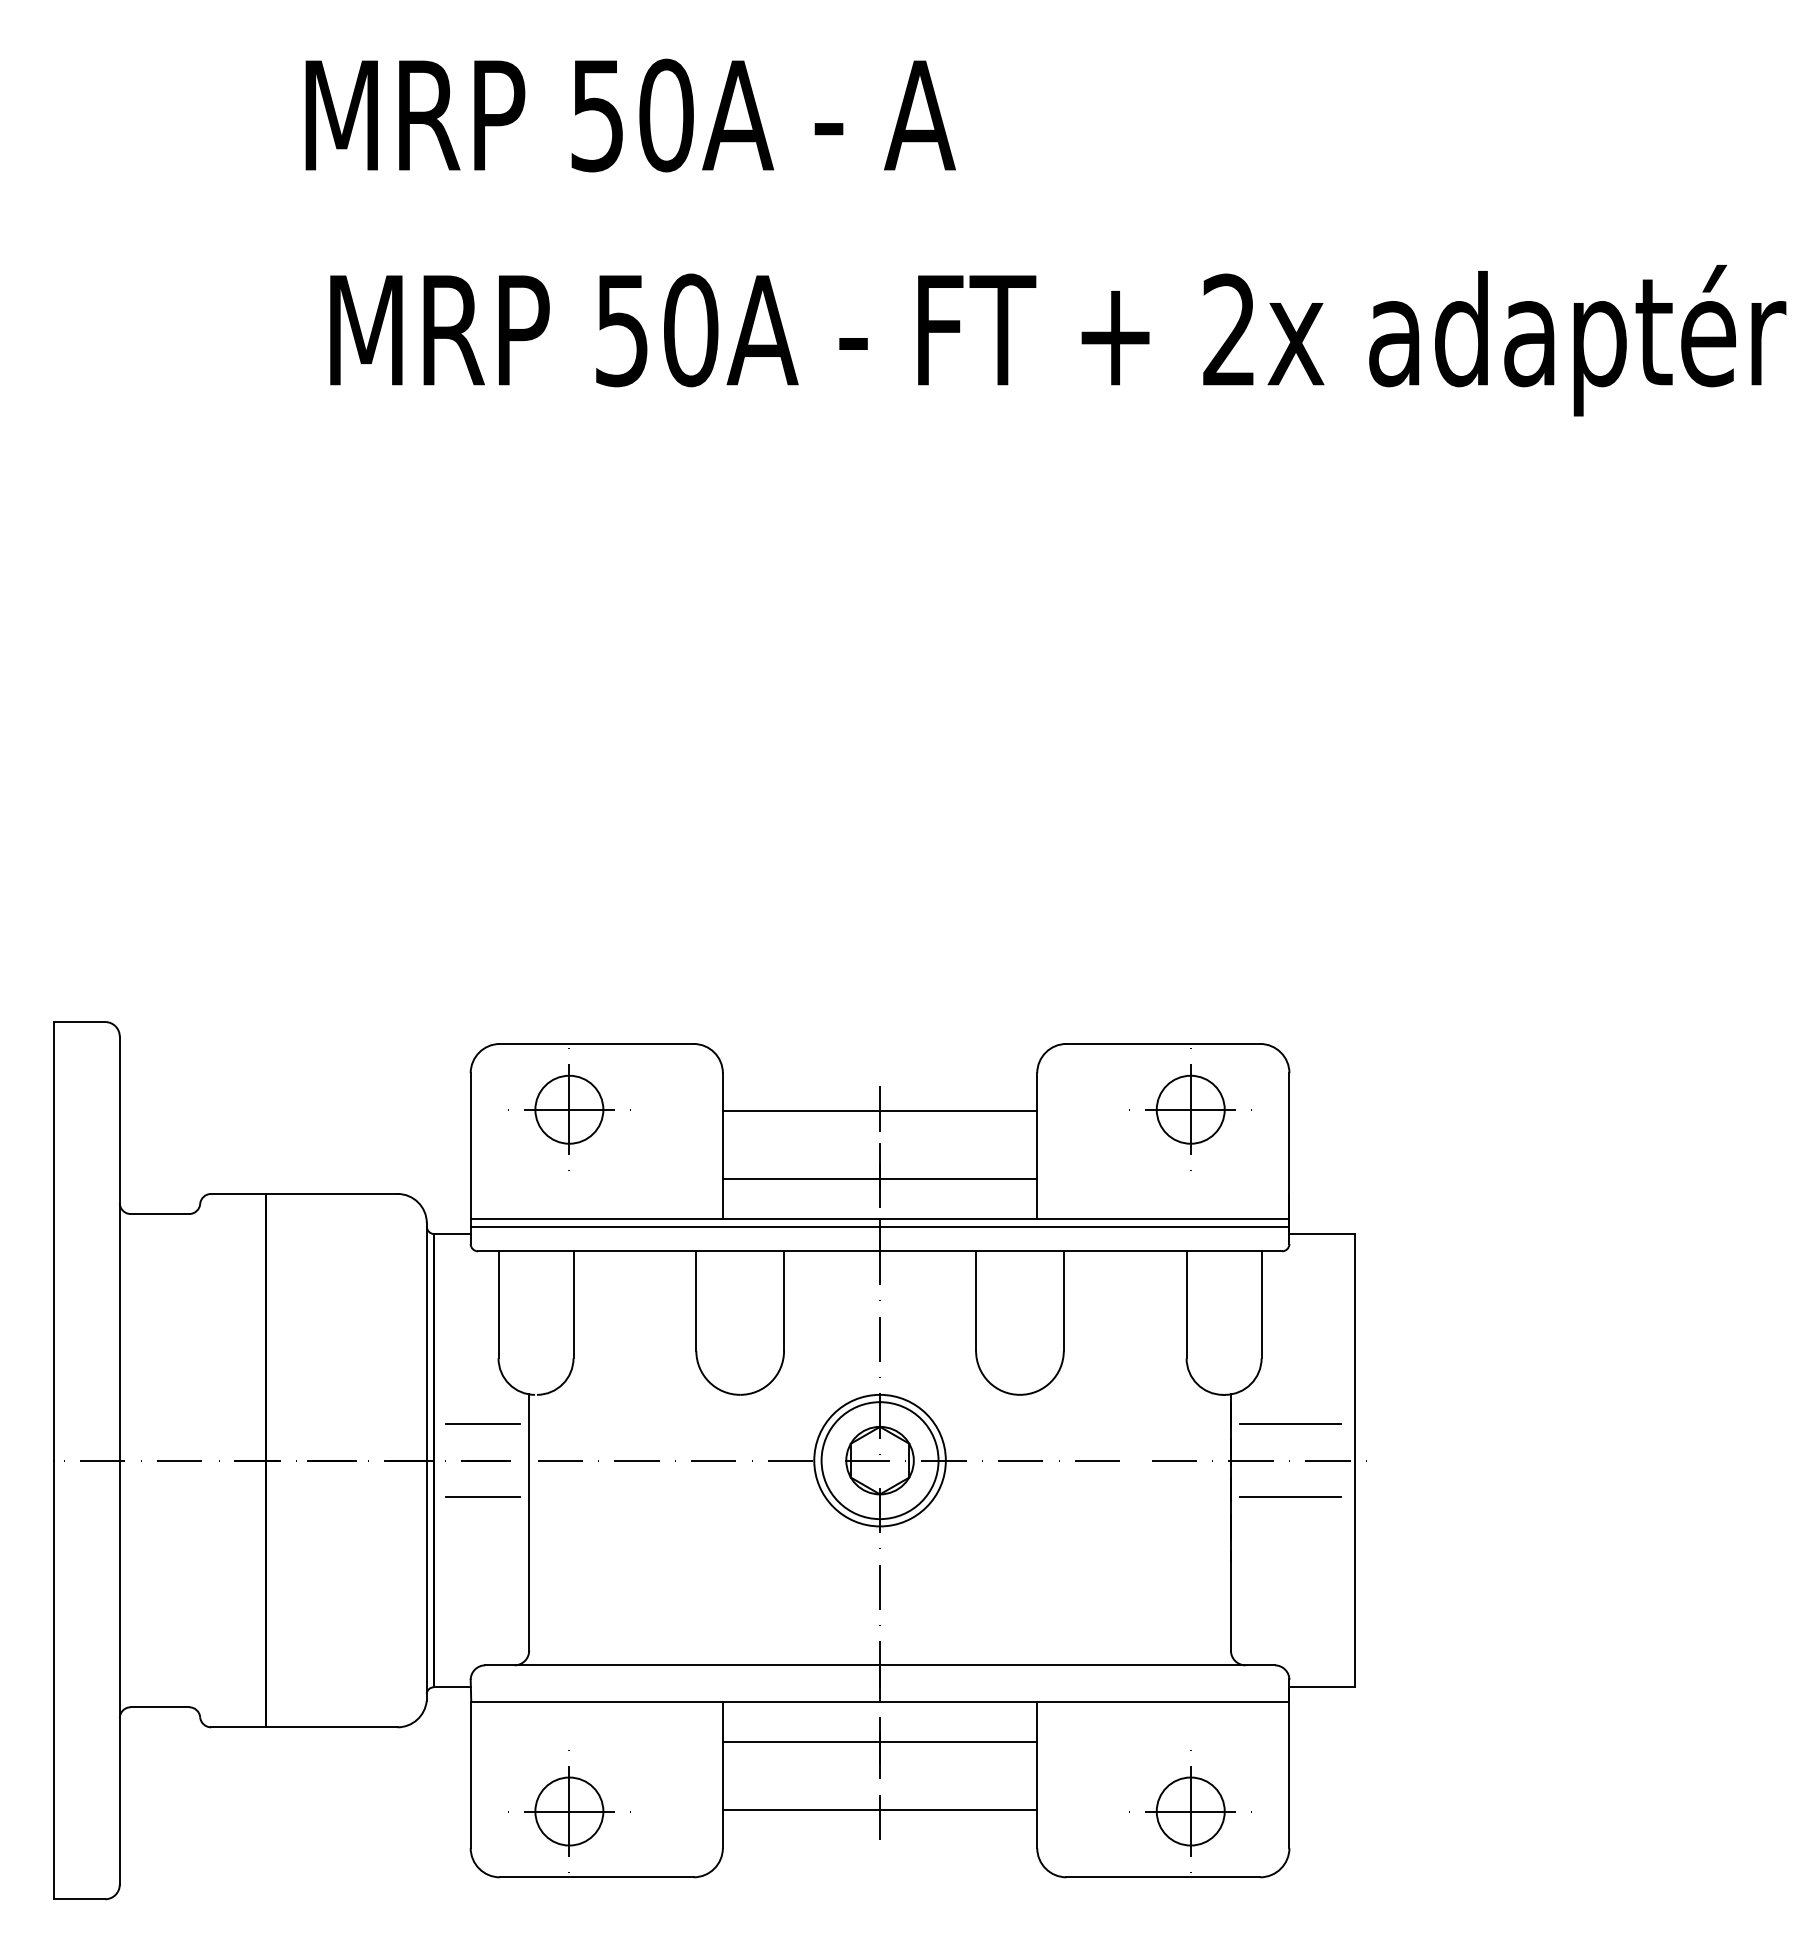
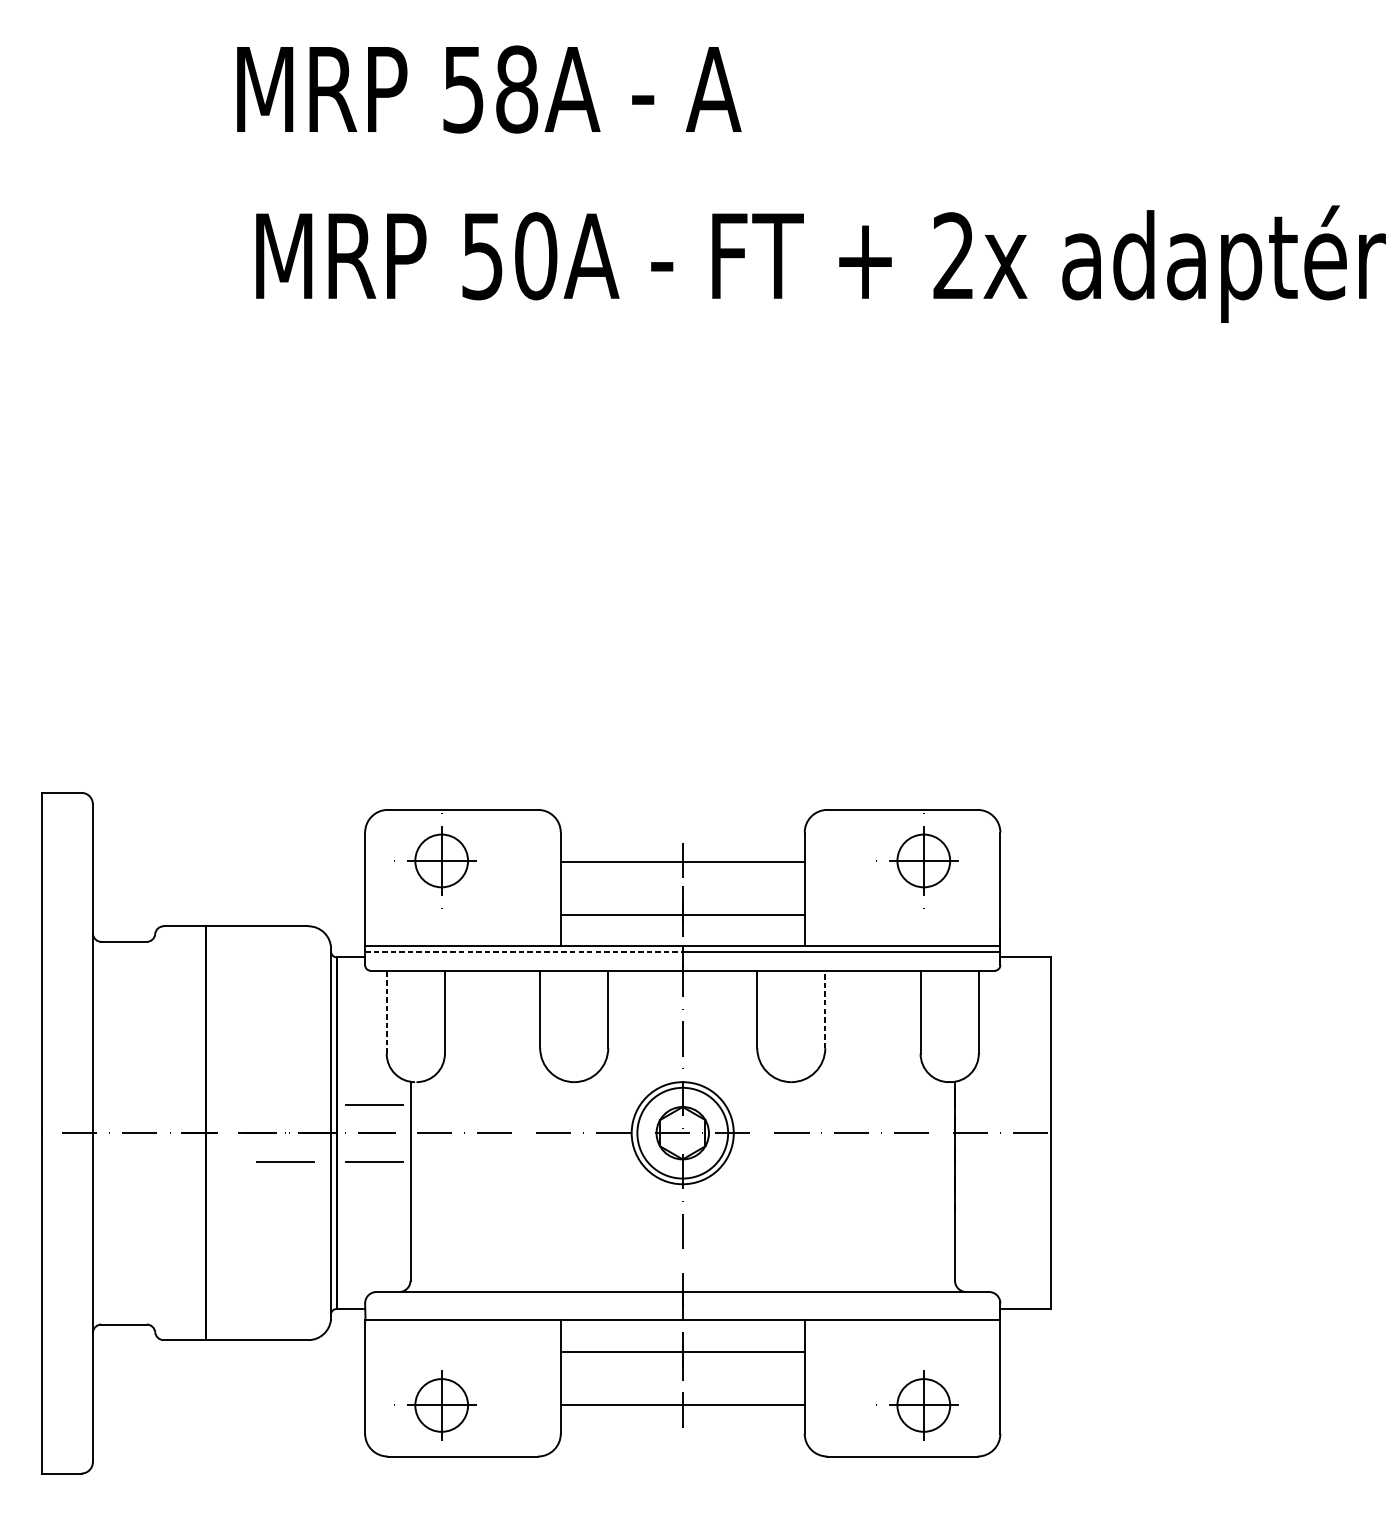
text: (666, 115) -> (517, 89), 50A -> 58A
line: (675, 1226) -> (524, 951), solid -> dashed
line: (1063, 1301) -> (825, 1009), solid -> dashed
line: (498, 1304) -> (386, 1012), solid -> dashed
line: (1290, 1424) -> (1001, 1105), removed
line: (367, 1496) -> (285, 1161), added
line: (1290, 1497) -> (1001, 1161), removed

